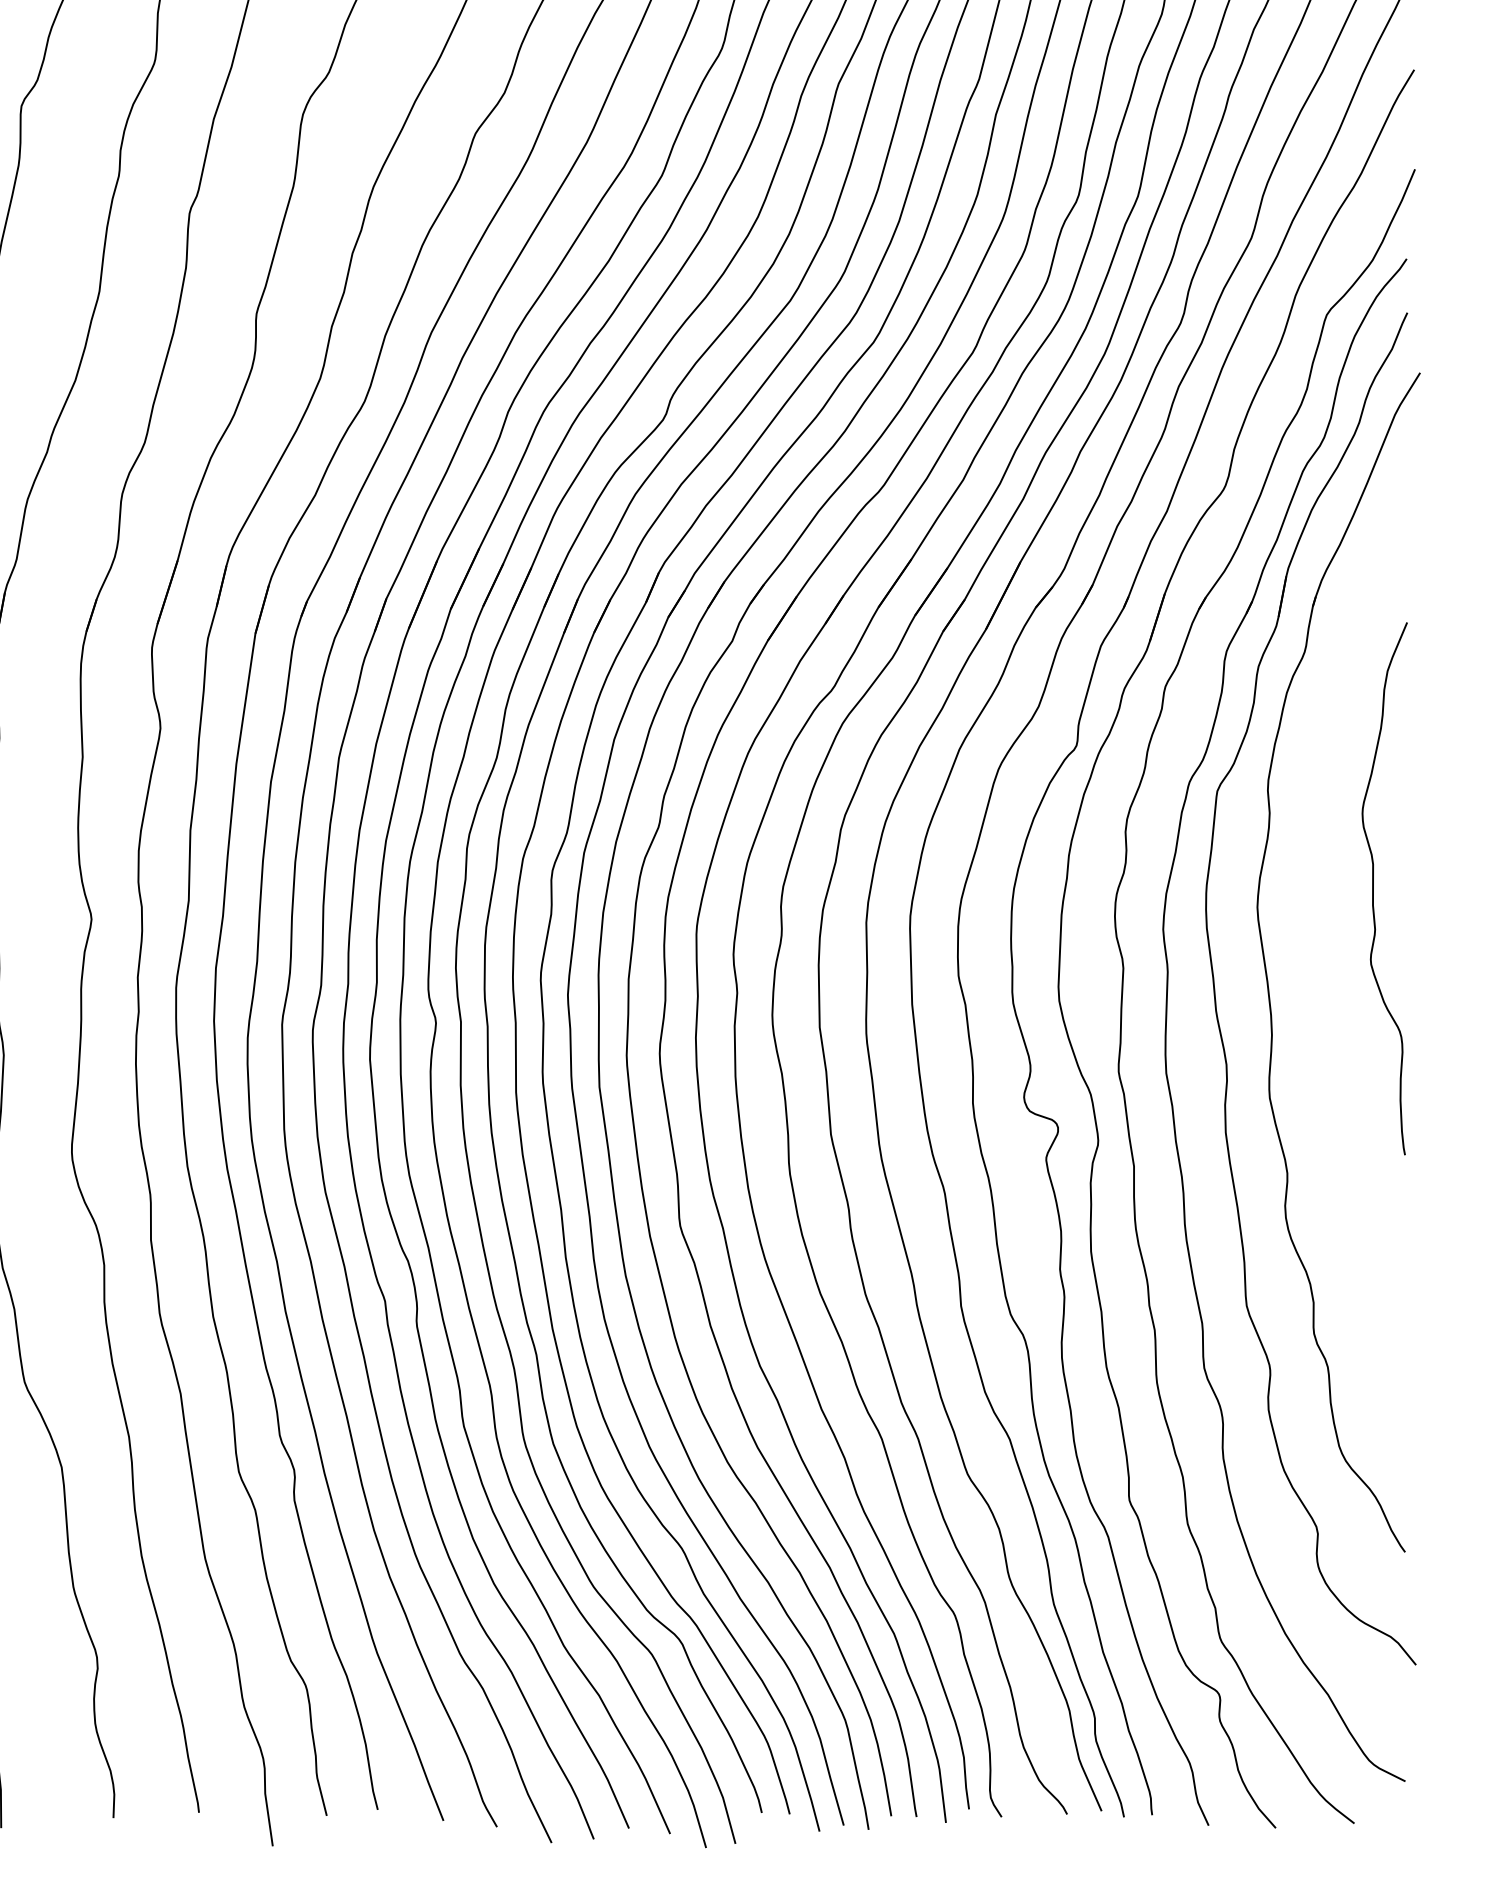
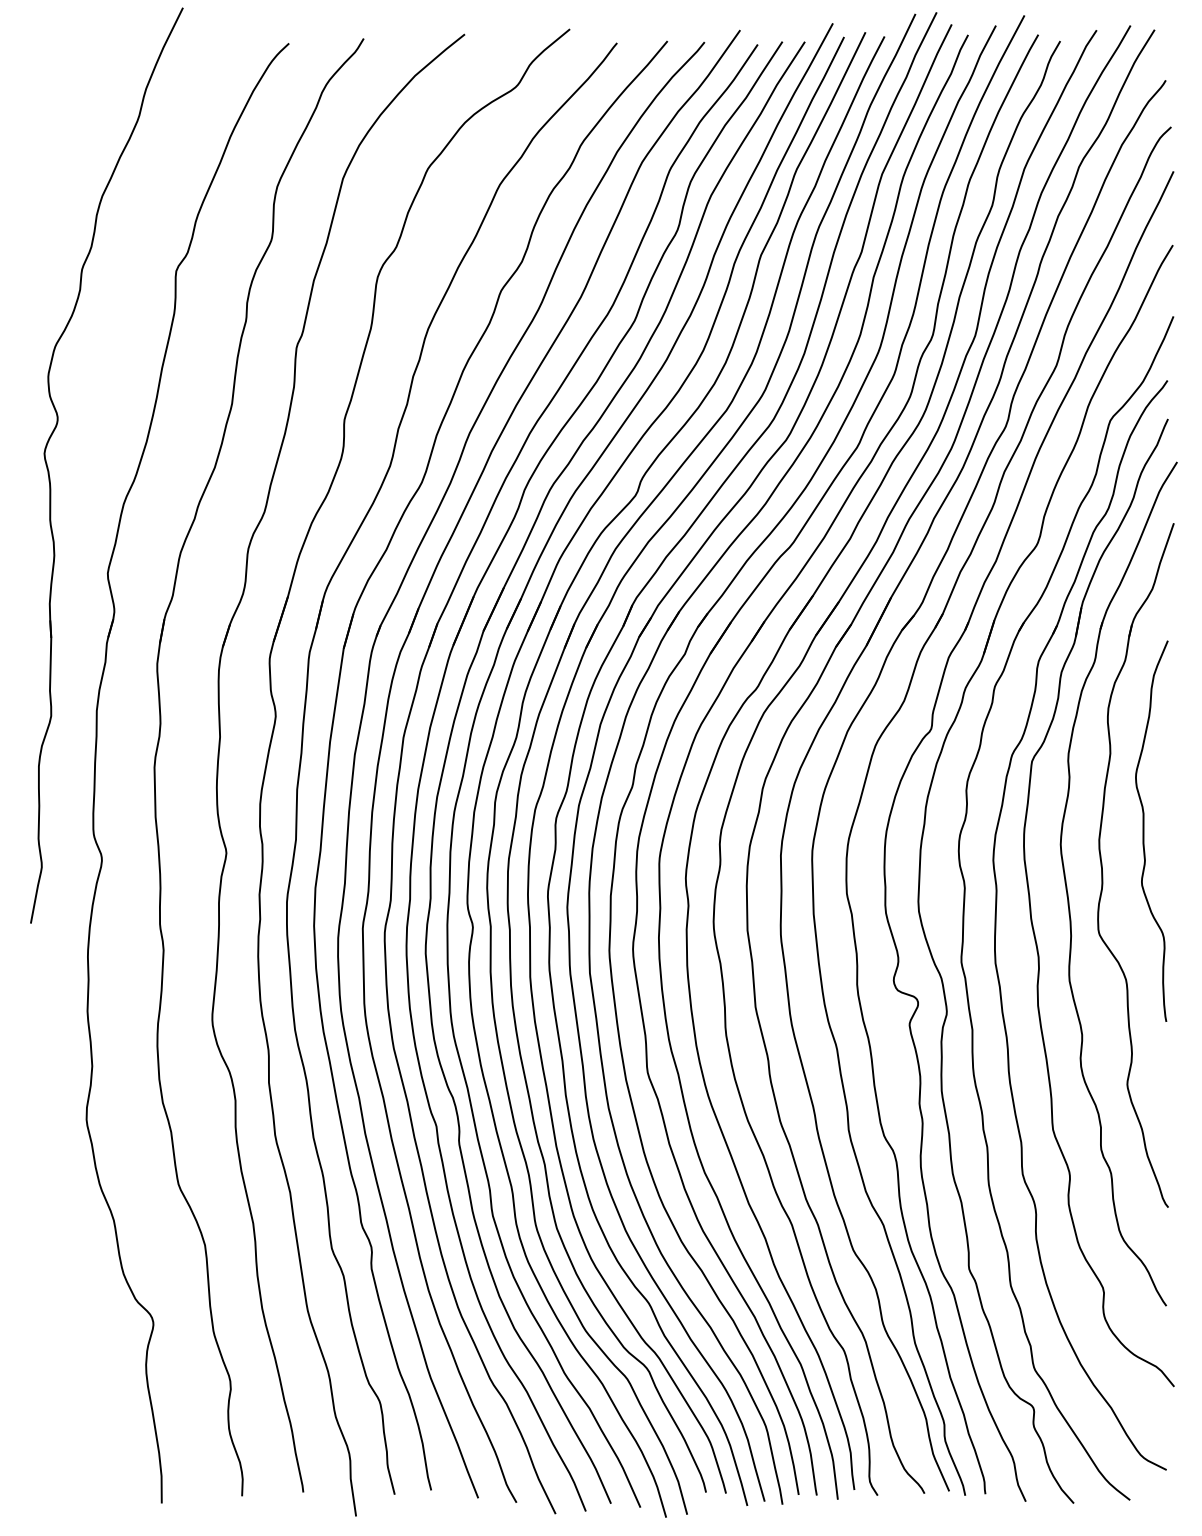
part: (1317, 947) -> (1103, 873), added

